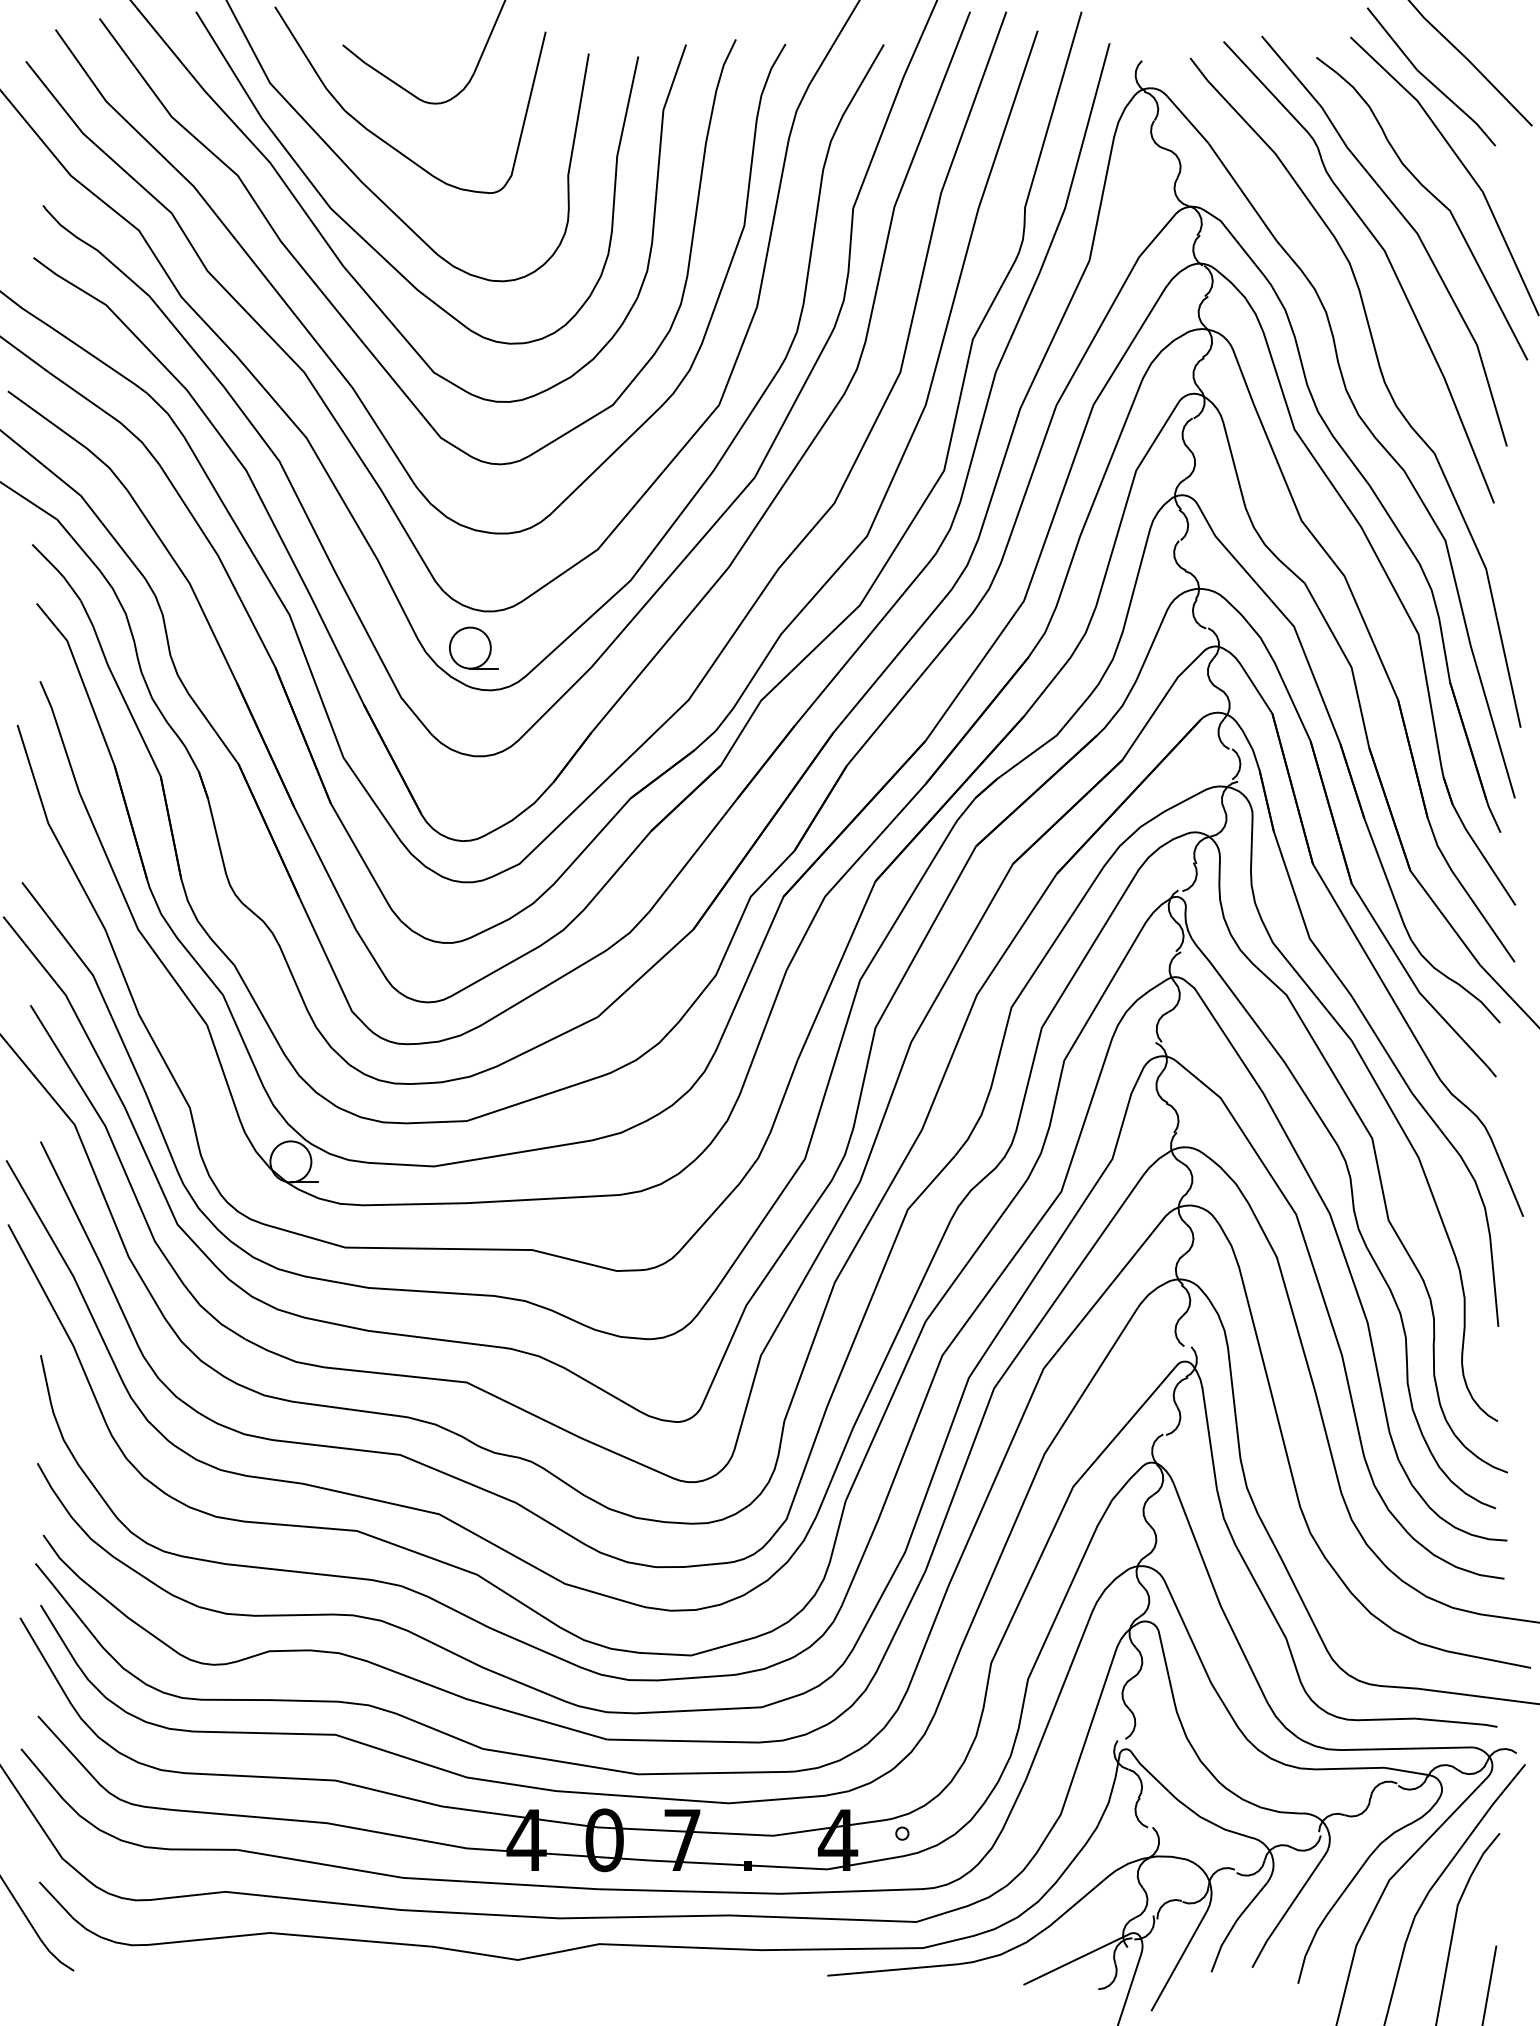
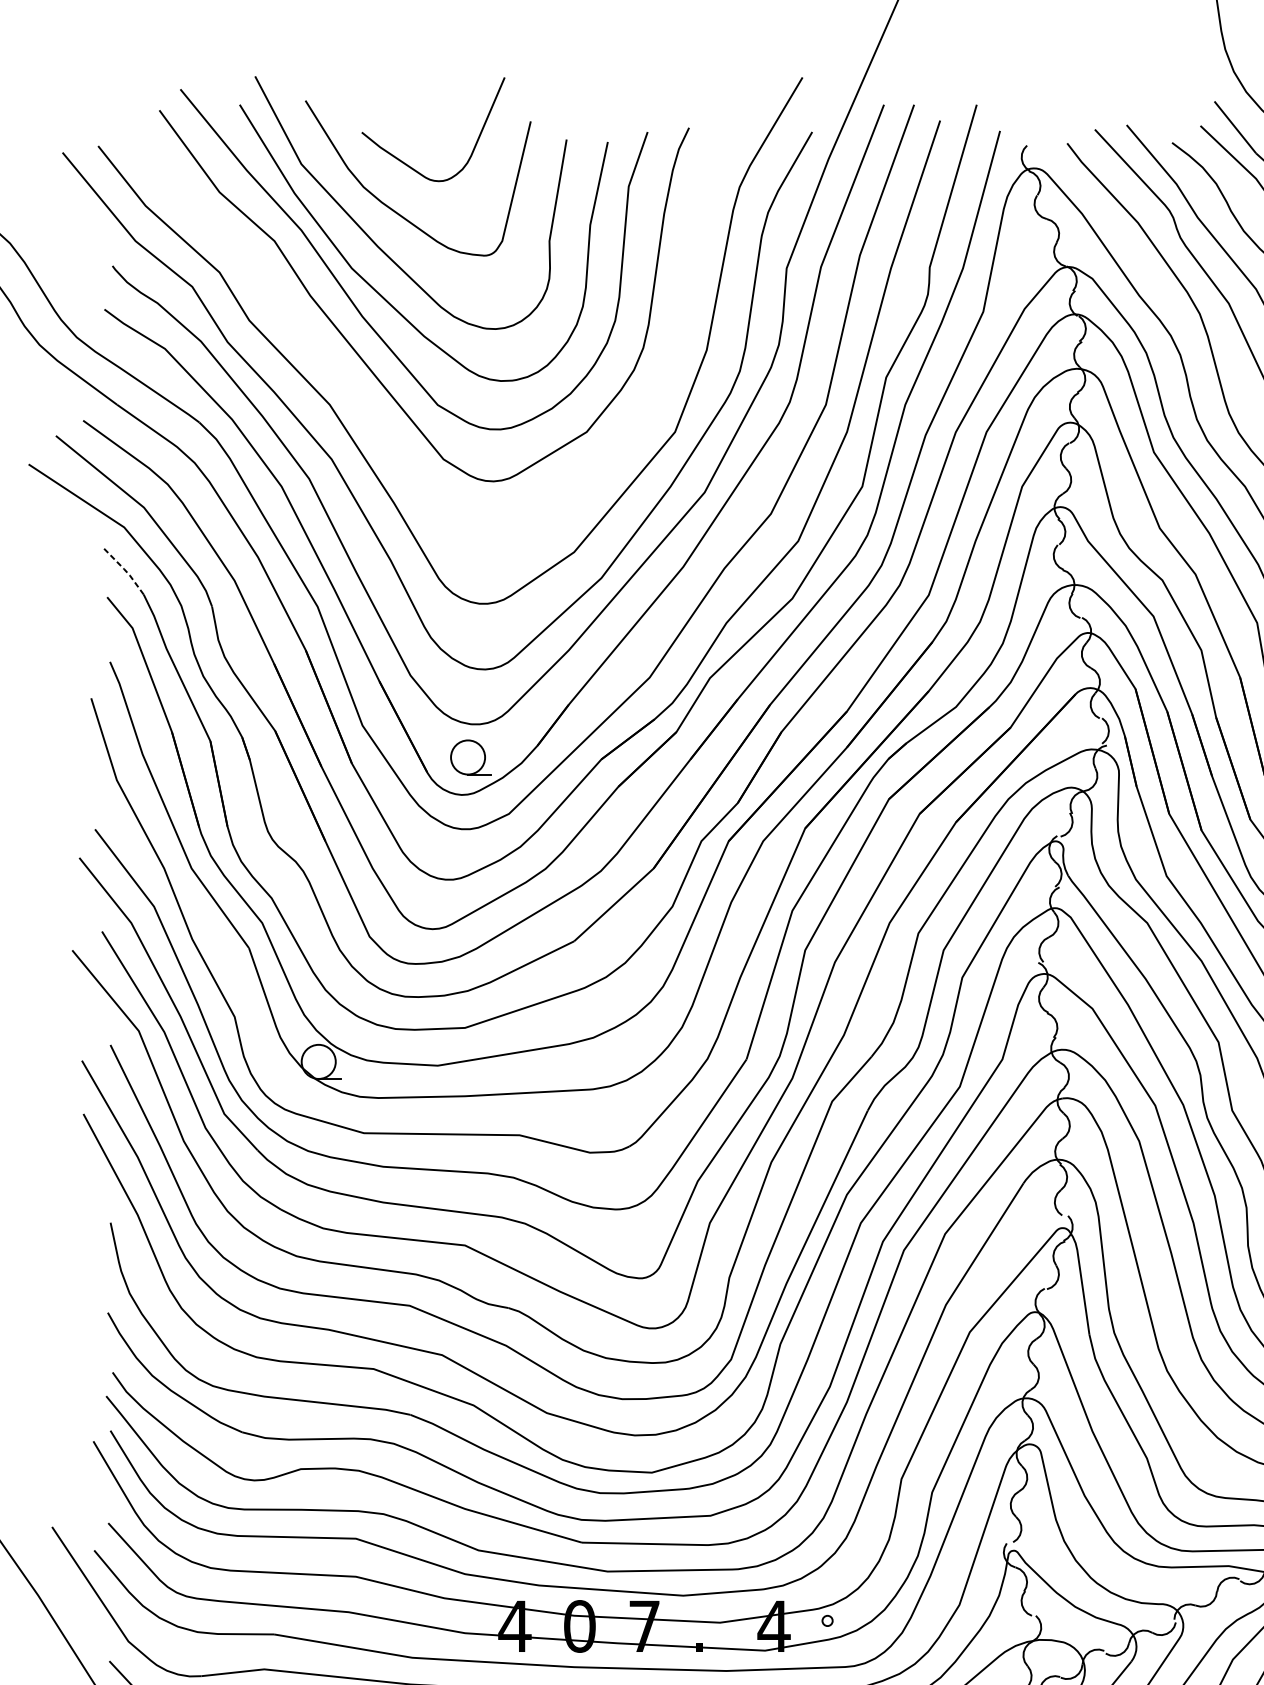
curve: (329, 356) -> (350, 391), removed
line: (58, 571) -> (125, 570), solid -> dashed
part: (473, 647) -> (470, 756), moved

